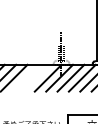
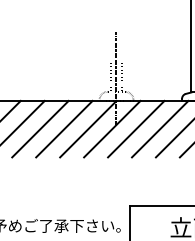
line: (25, 77) -> (40, 127), added
line: (36, 77) -> (63, 127), added

